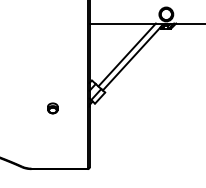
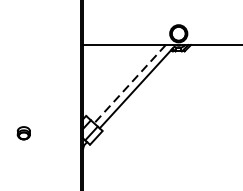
line: (127, 54) -> (130, 83), solid -> dashed
part: (52, 108) -> (23, 133), moved

